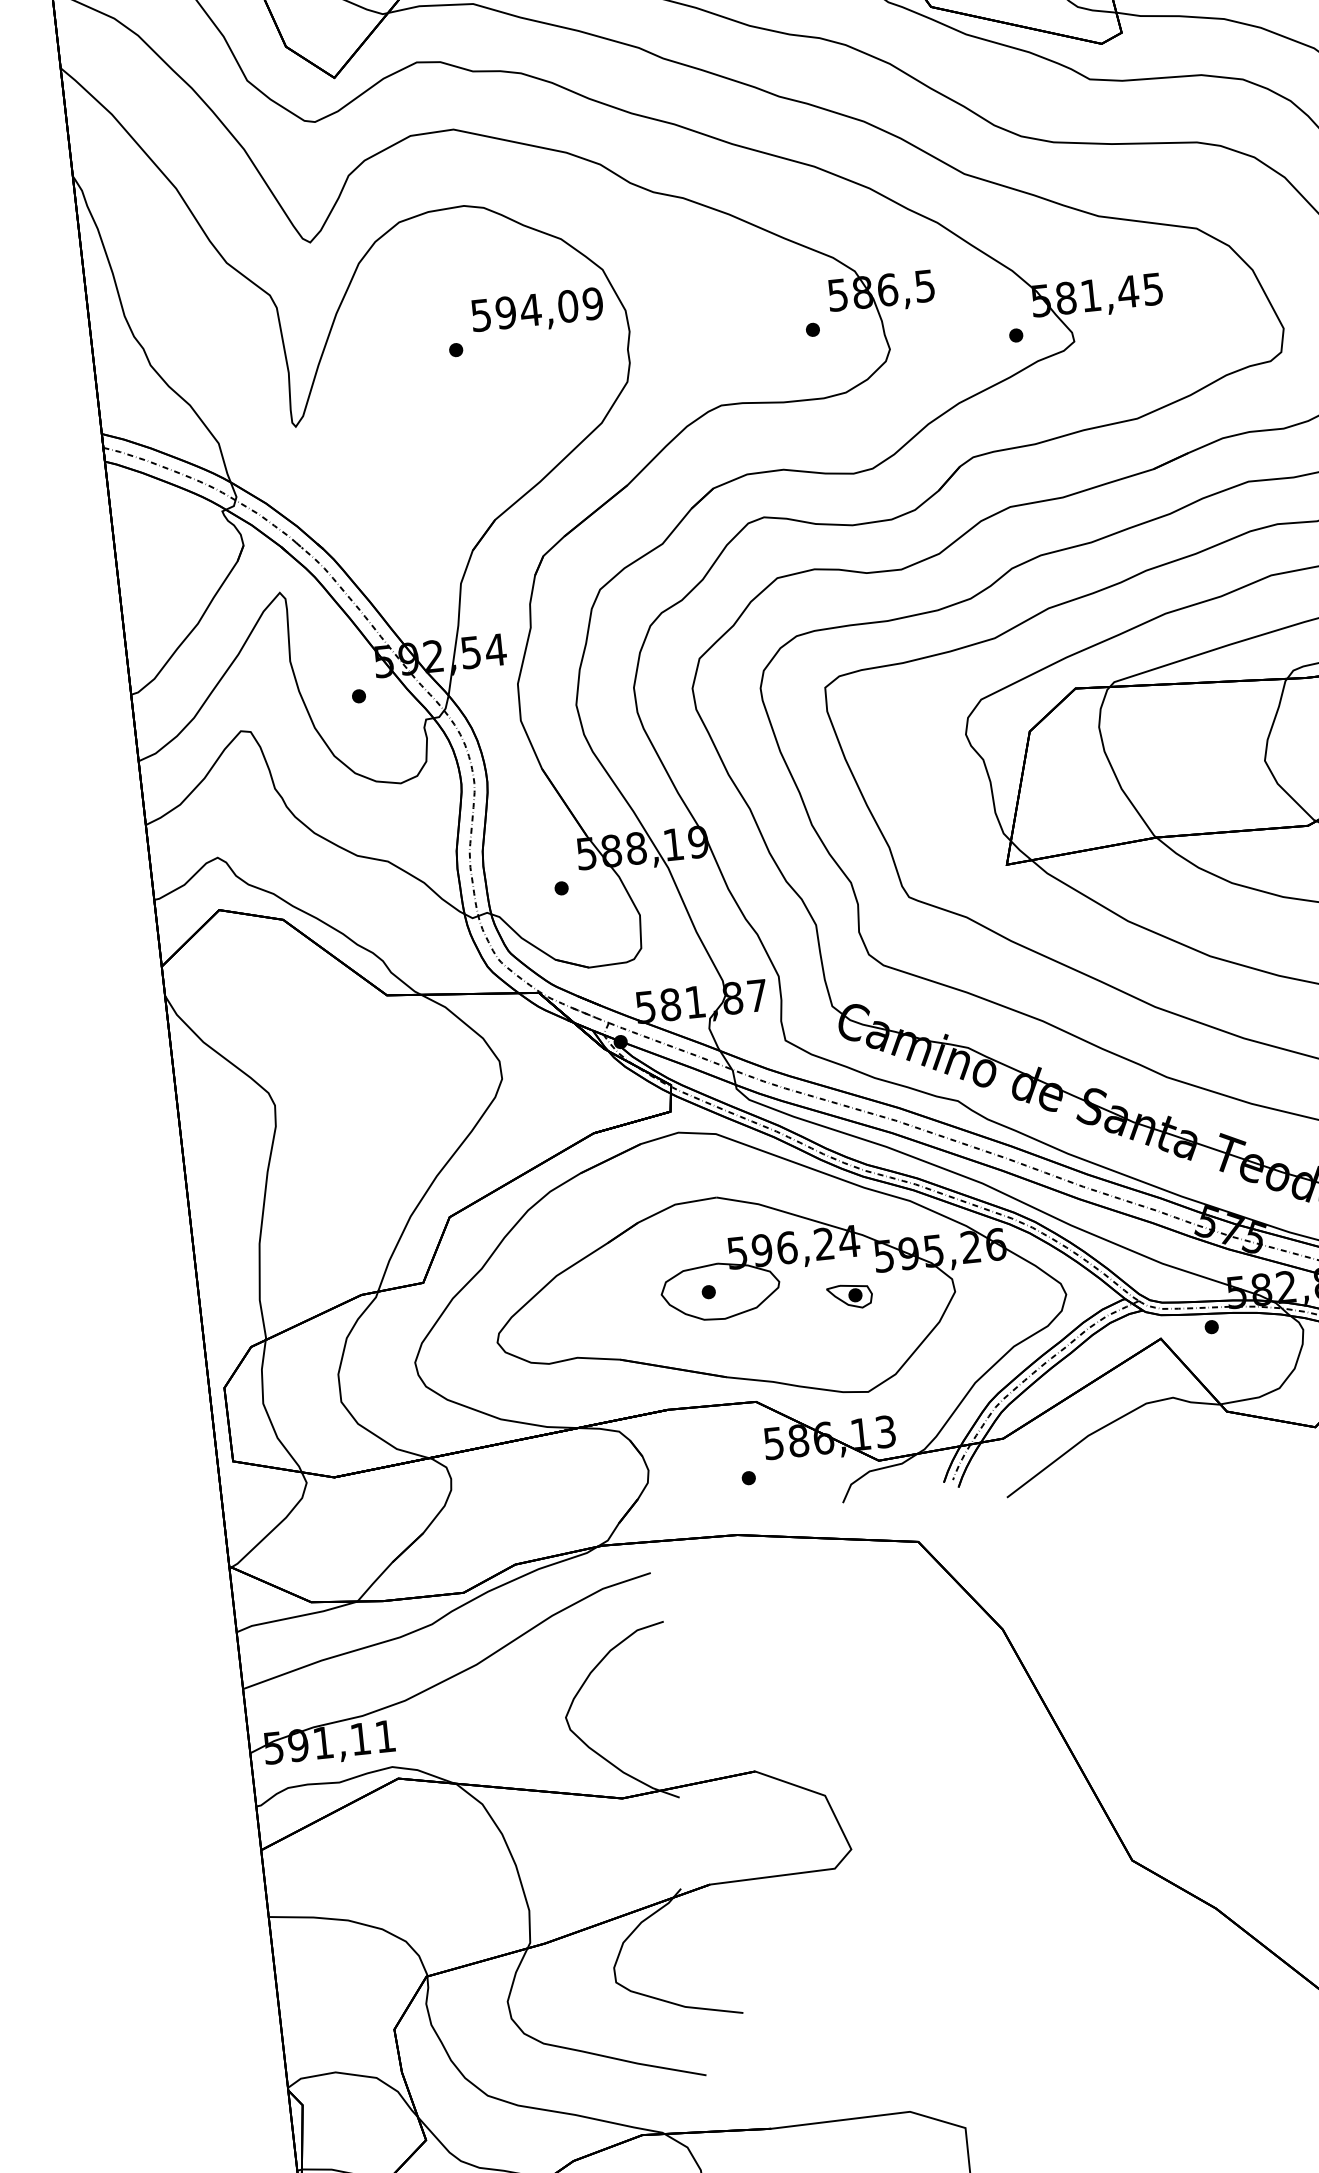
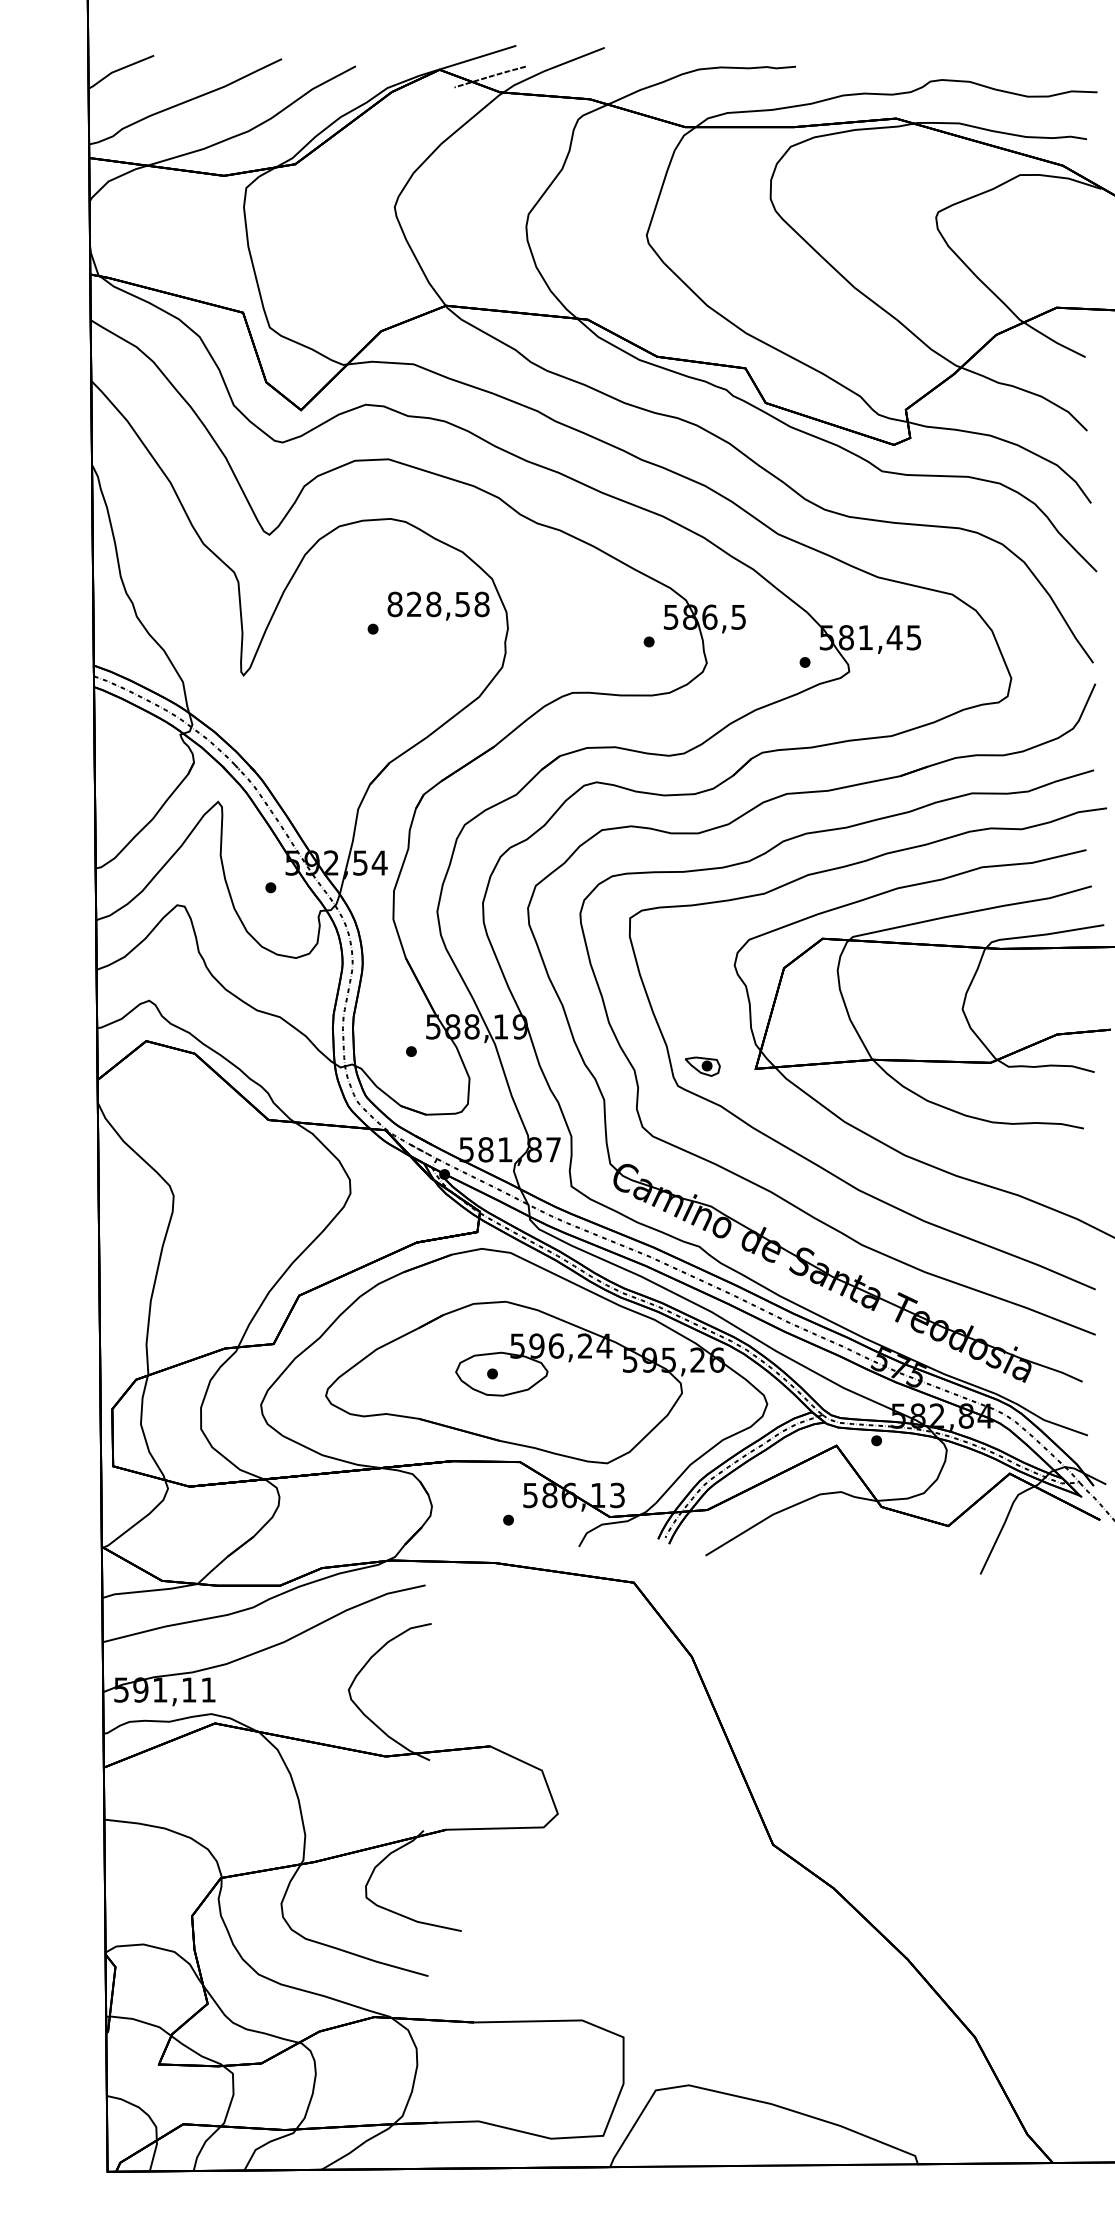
text: (537, 309) -> (438, 604), 594,09 -> 828,58
part: (849, 1296) -> (702, 1066), moved

